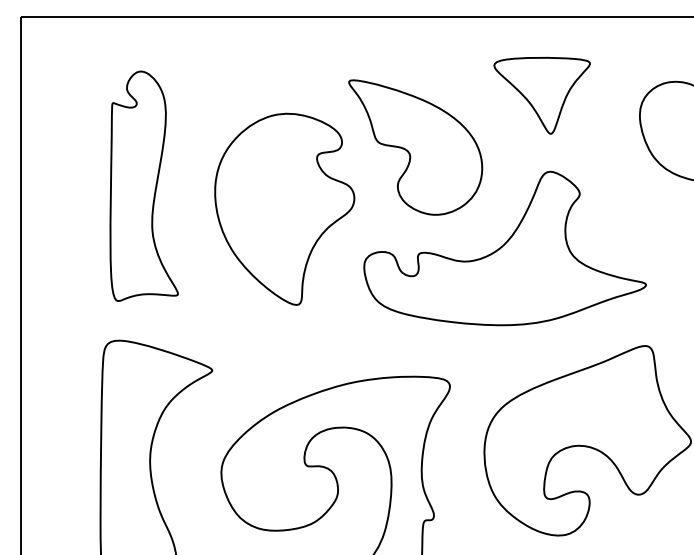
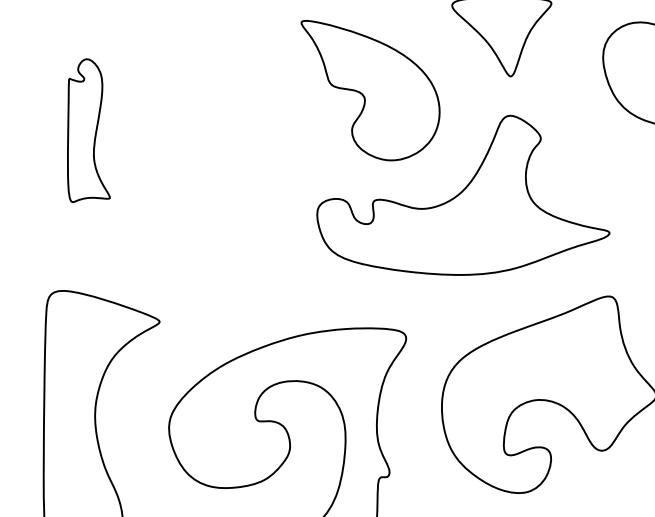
part: (143, 185) -> (88, 129), size x0.6
part: (284, 208) -> (234, 153), removed

